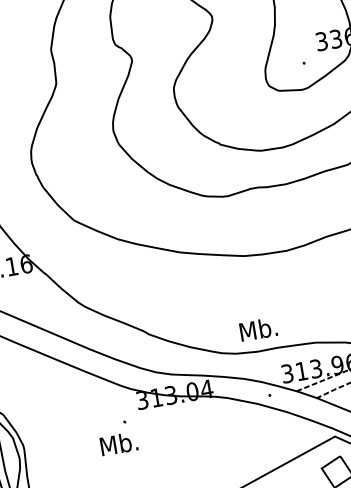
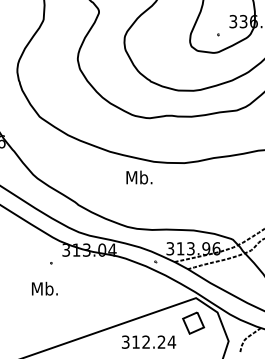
text: (258, 329) -> (139, 177), moved
text: (118, 443) -> (44, 288), moved

